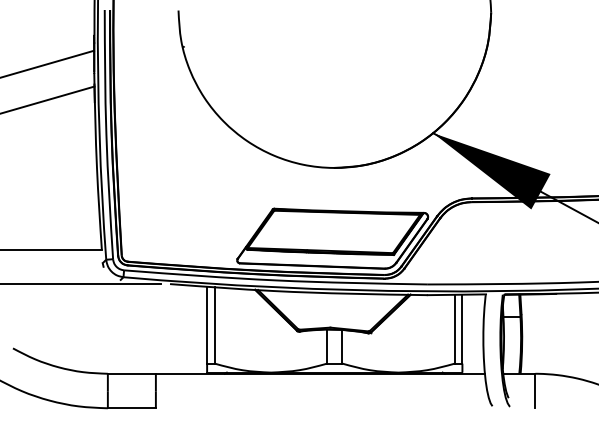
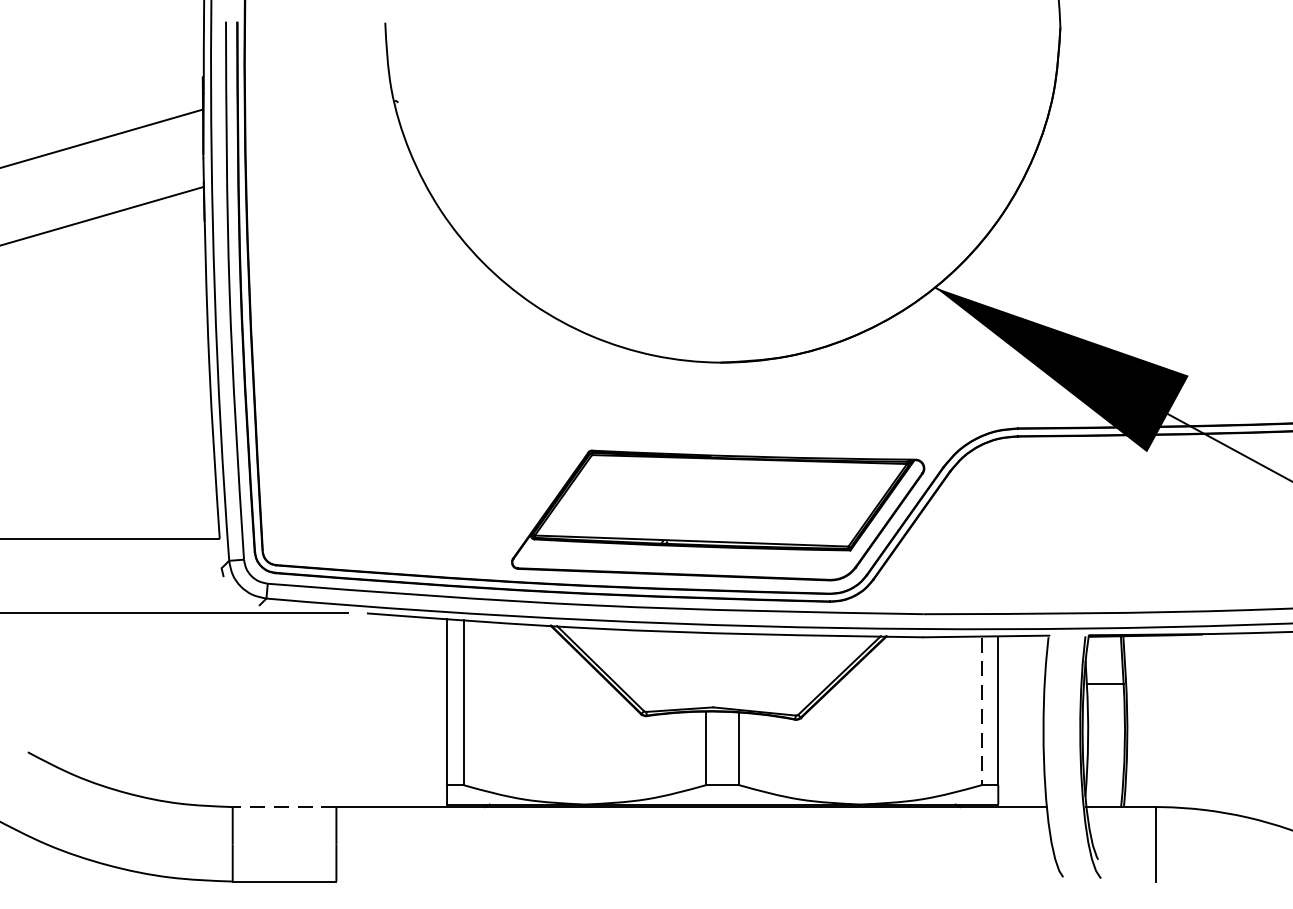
line: (454, 329) -> (981, 711), solid -> dashed
line: (131, 373) -> (283, 806), solid -> dashed

